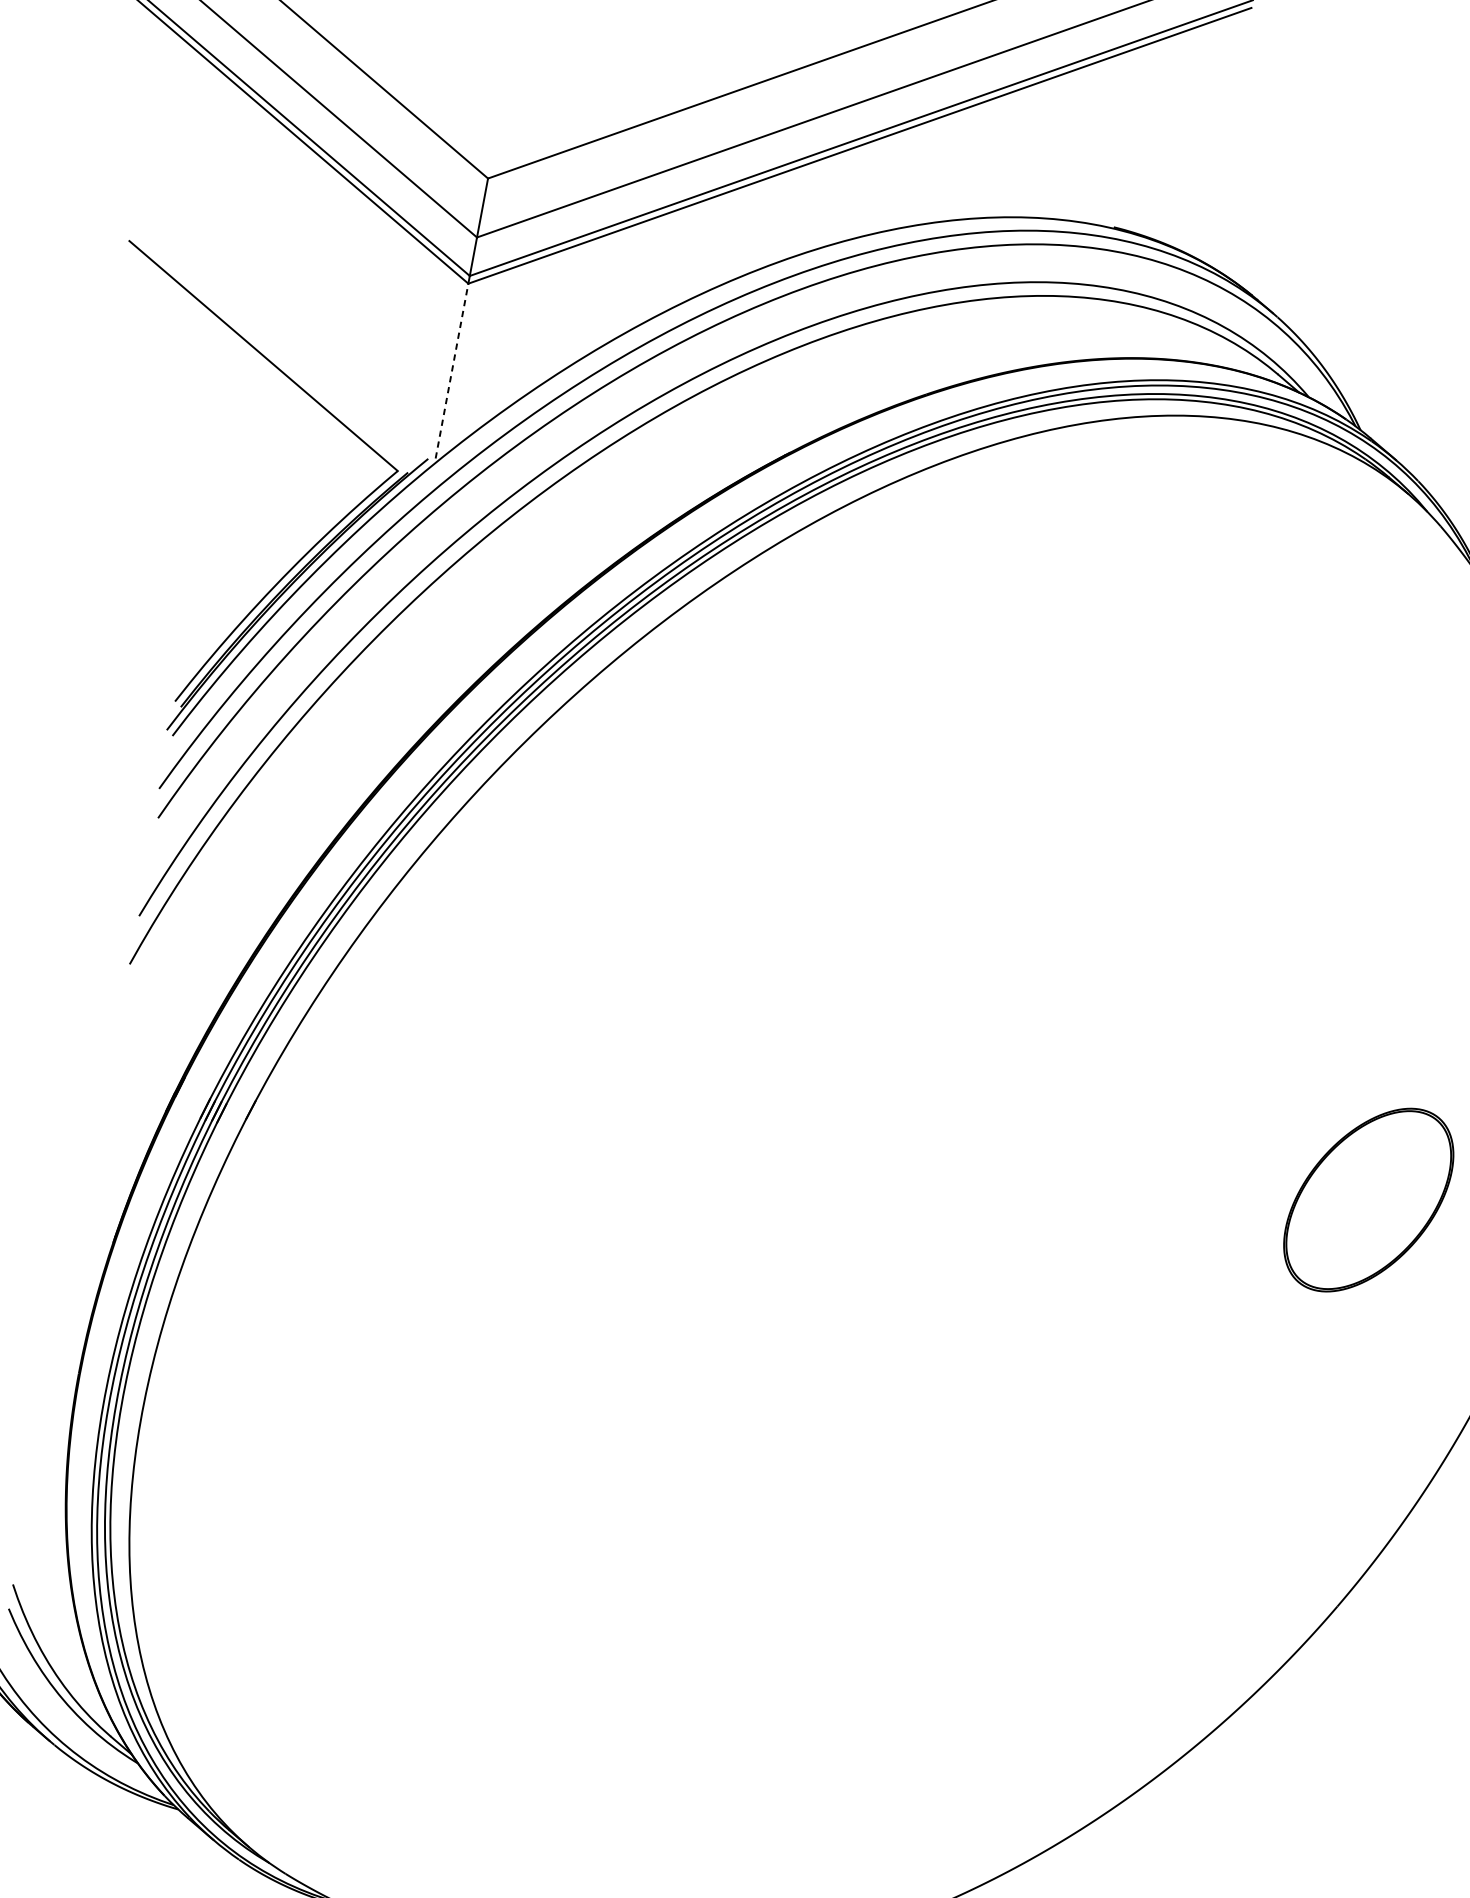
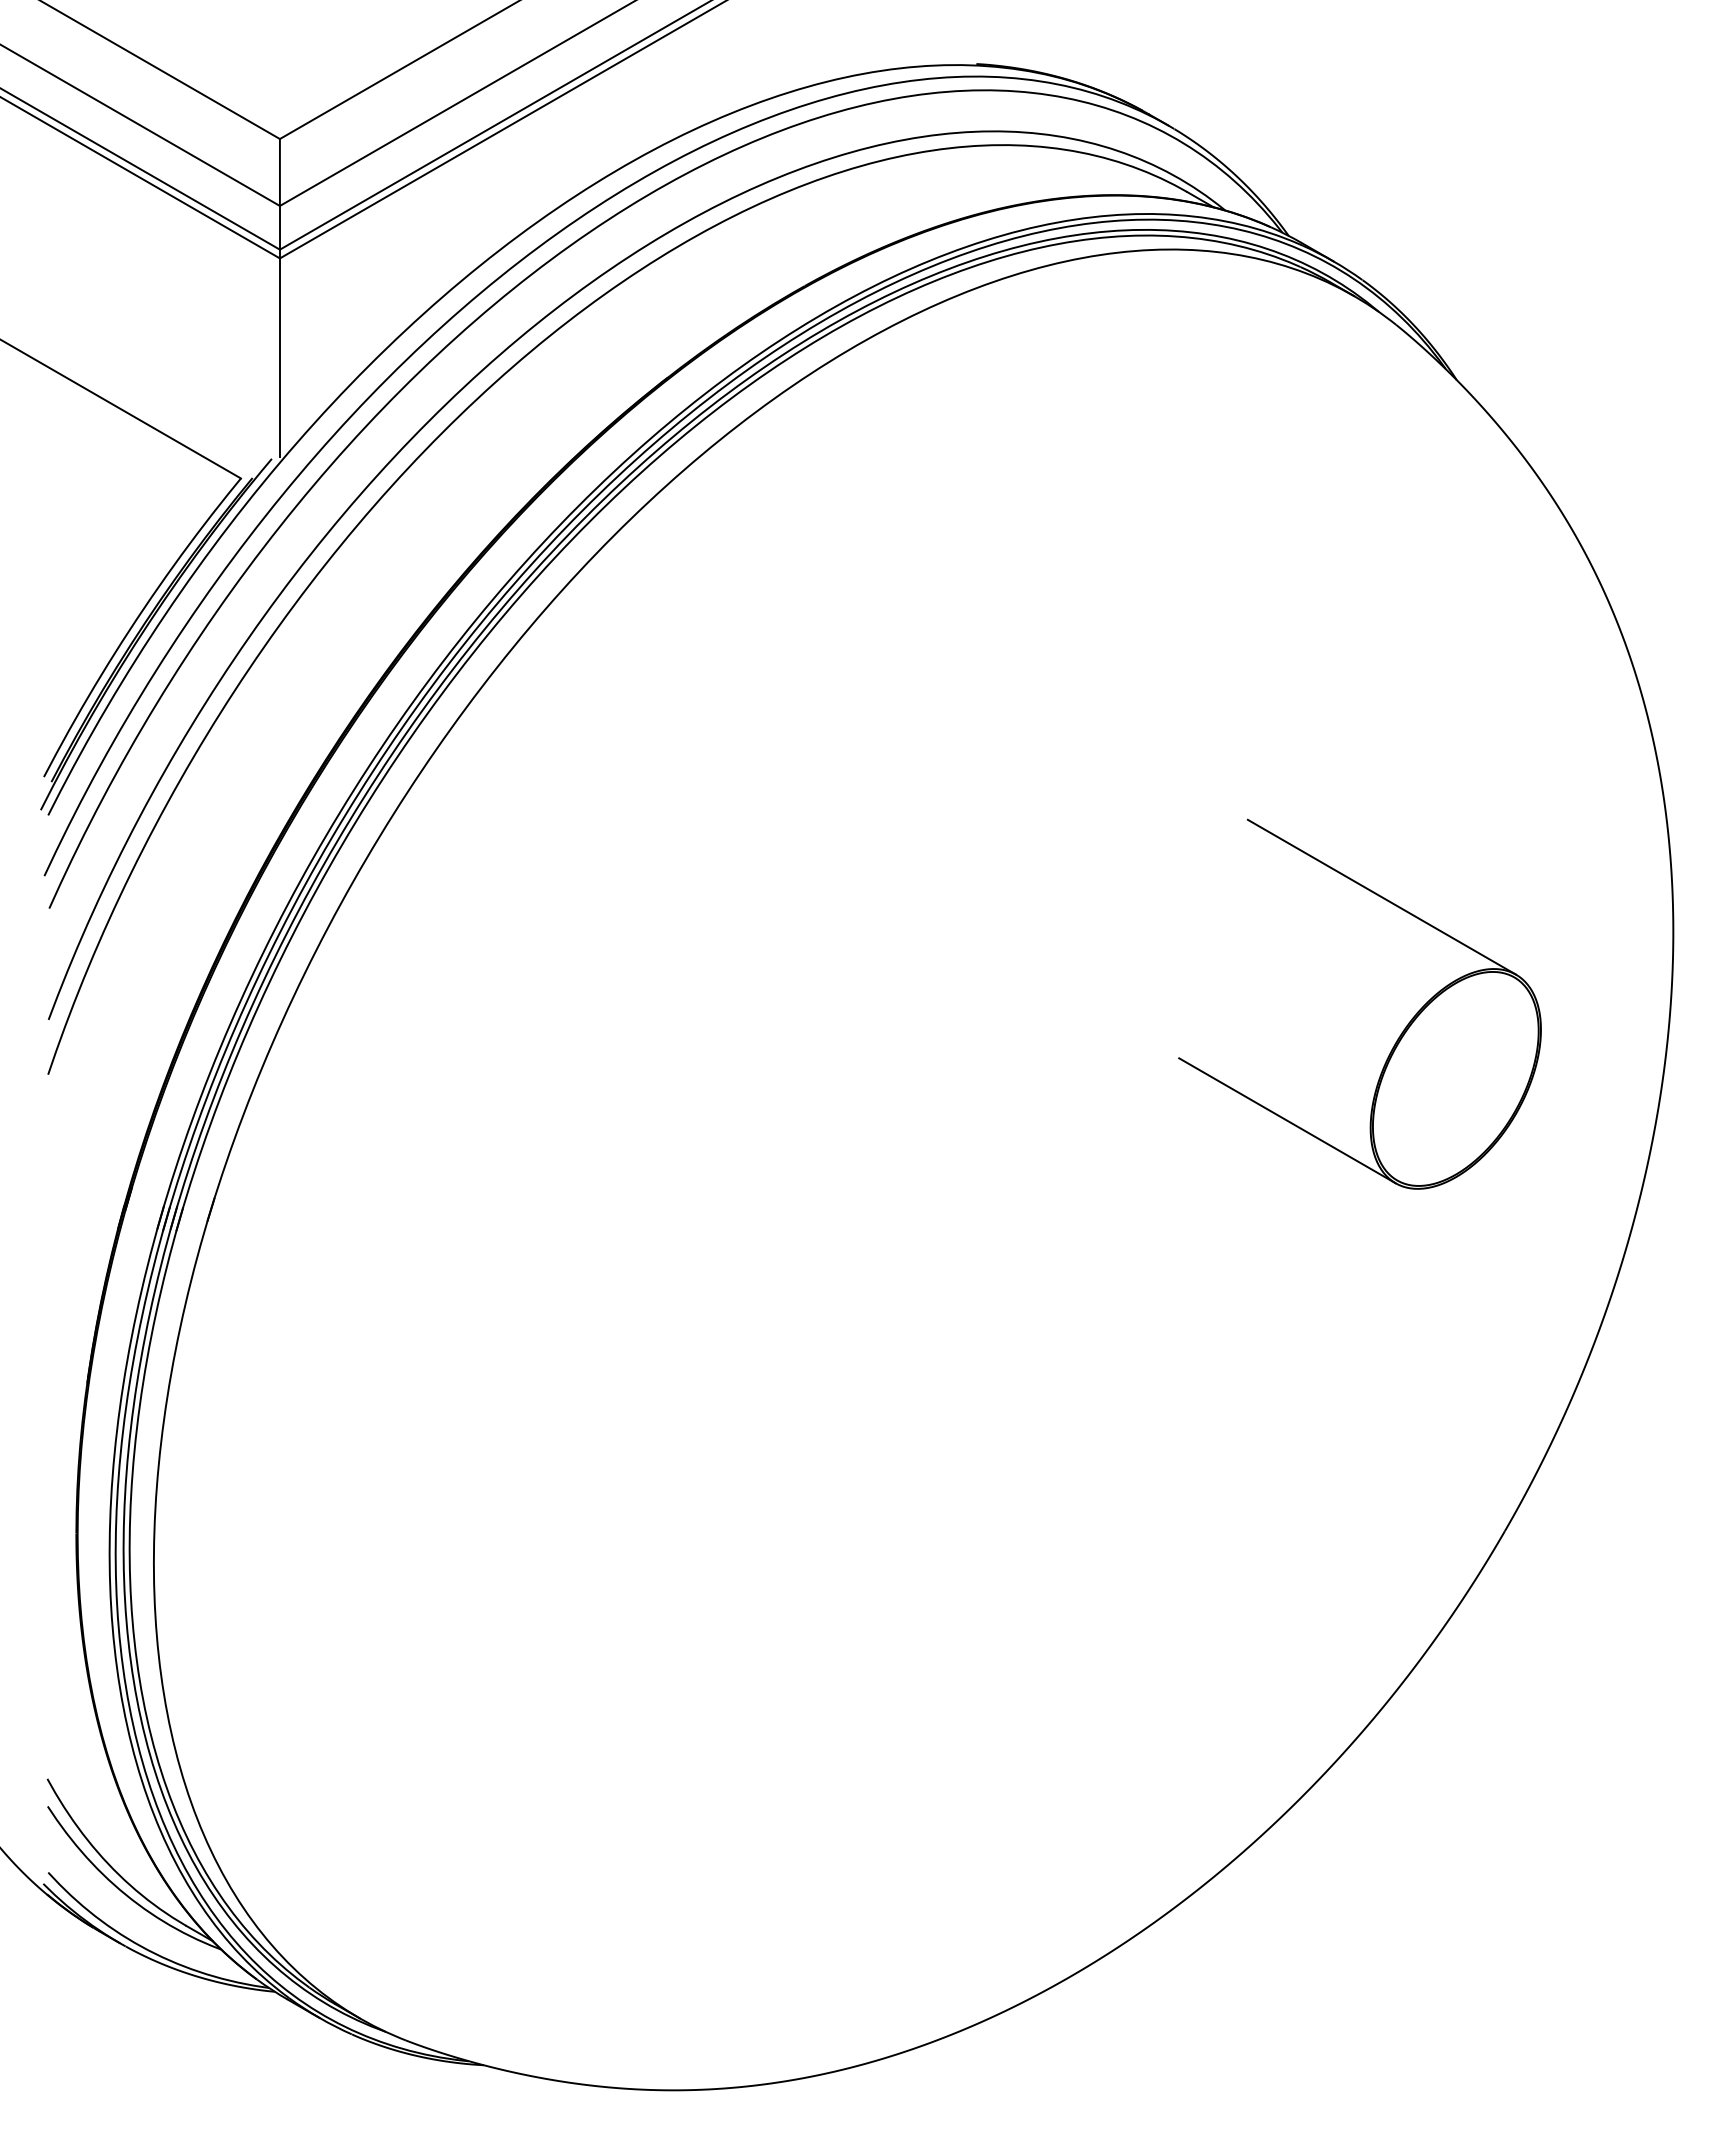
line: (451, 370) -> (279, 357), dashed -> solid
line: (1333, 1027) -> (1381, 896), added
line: (1213, 1208) -> (1287, 1120), added

